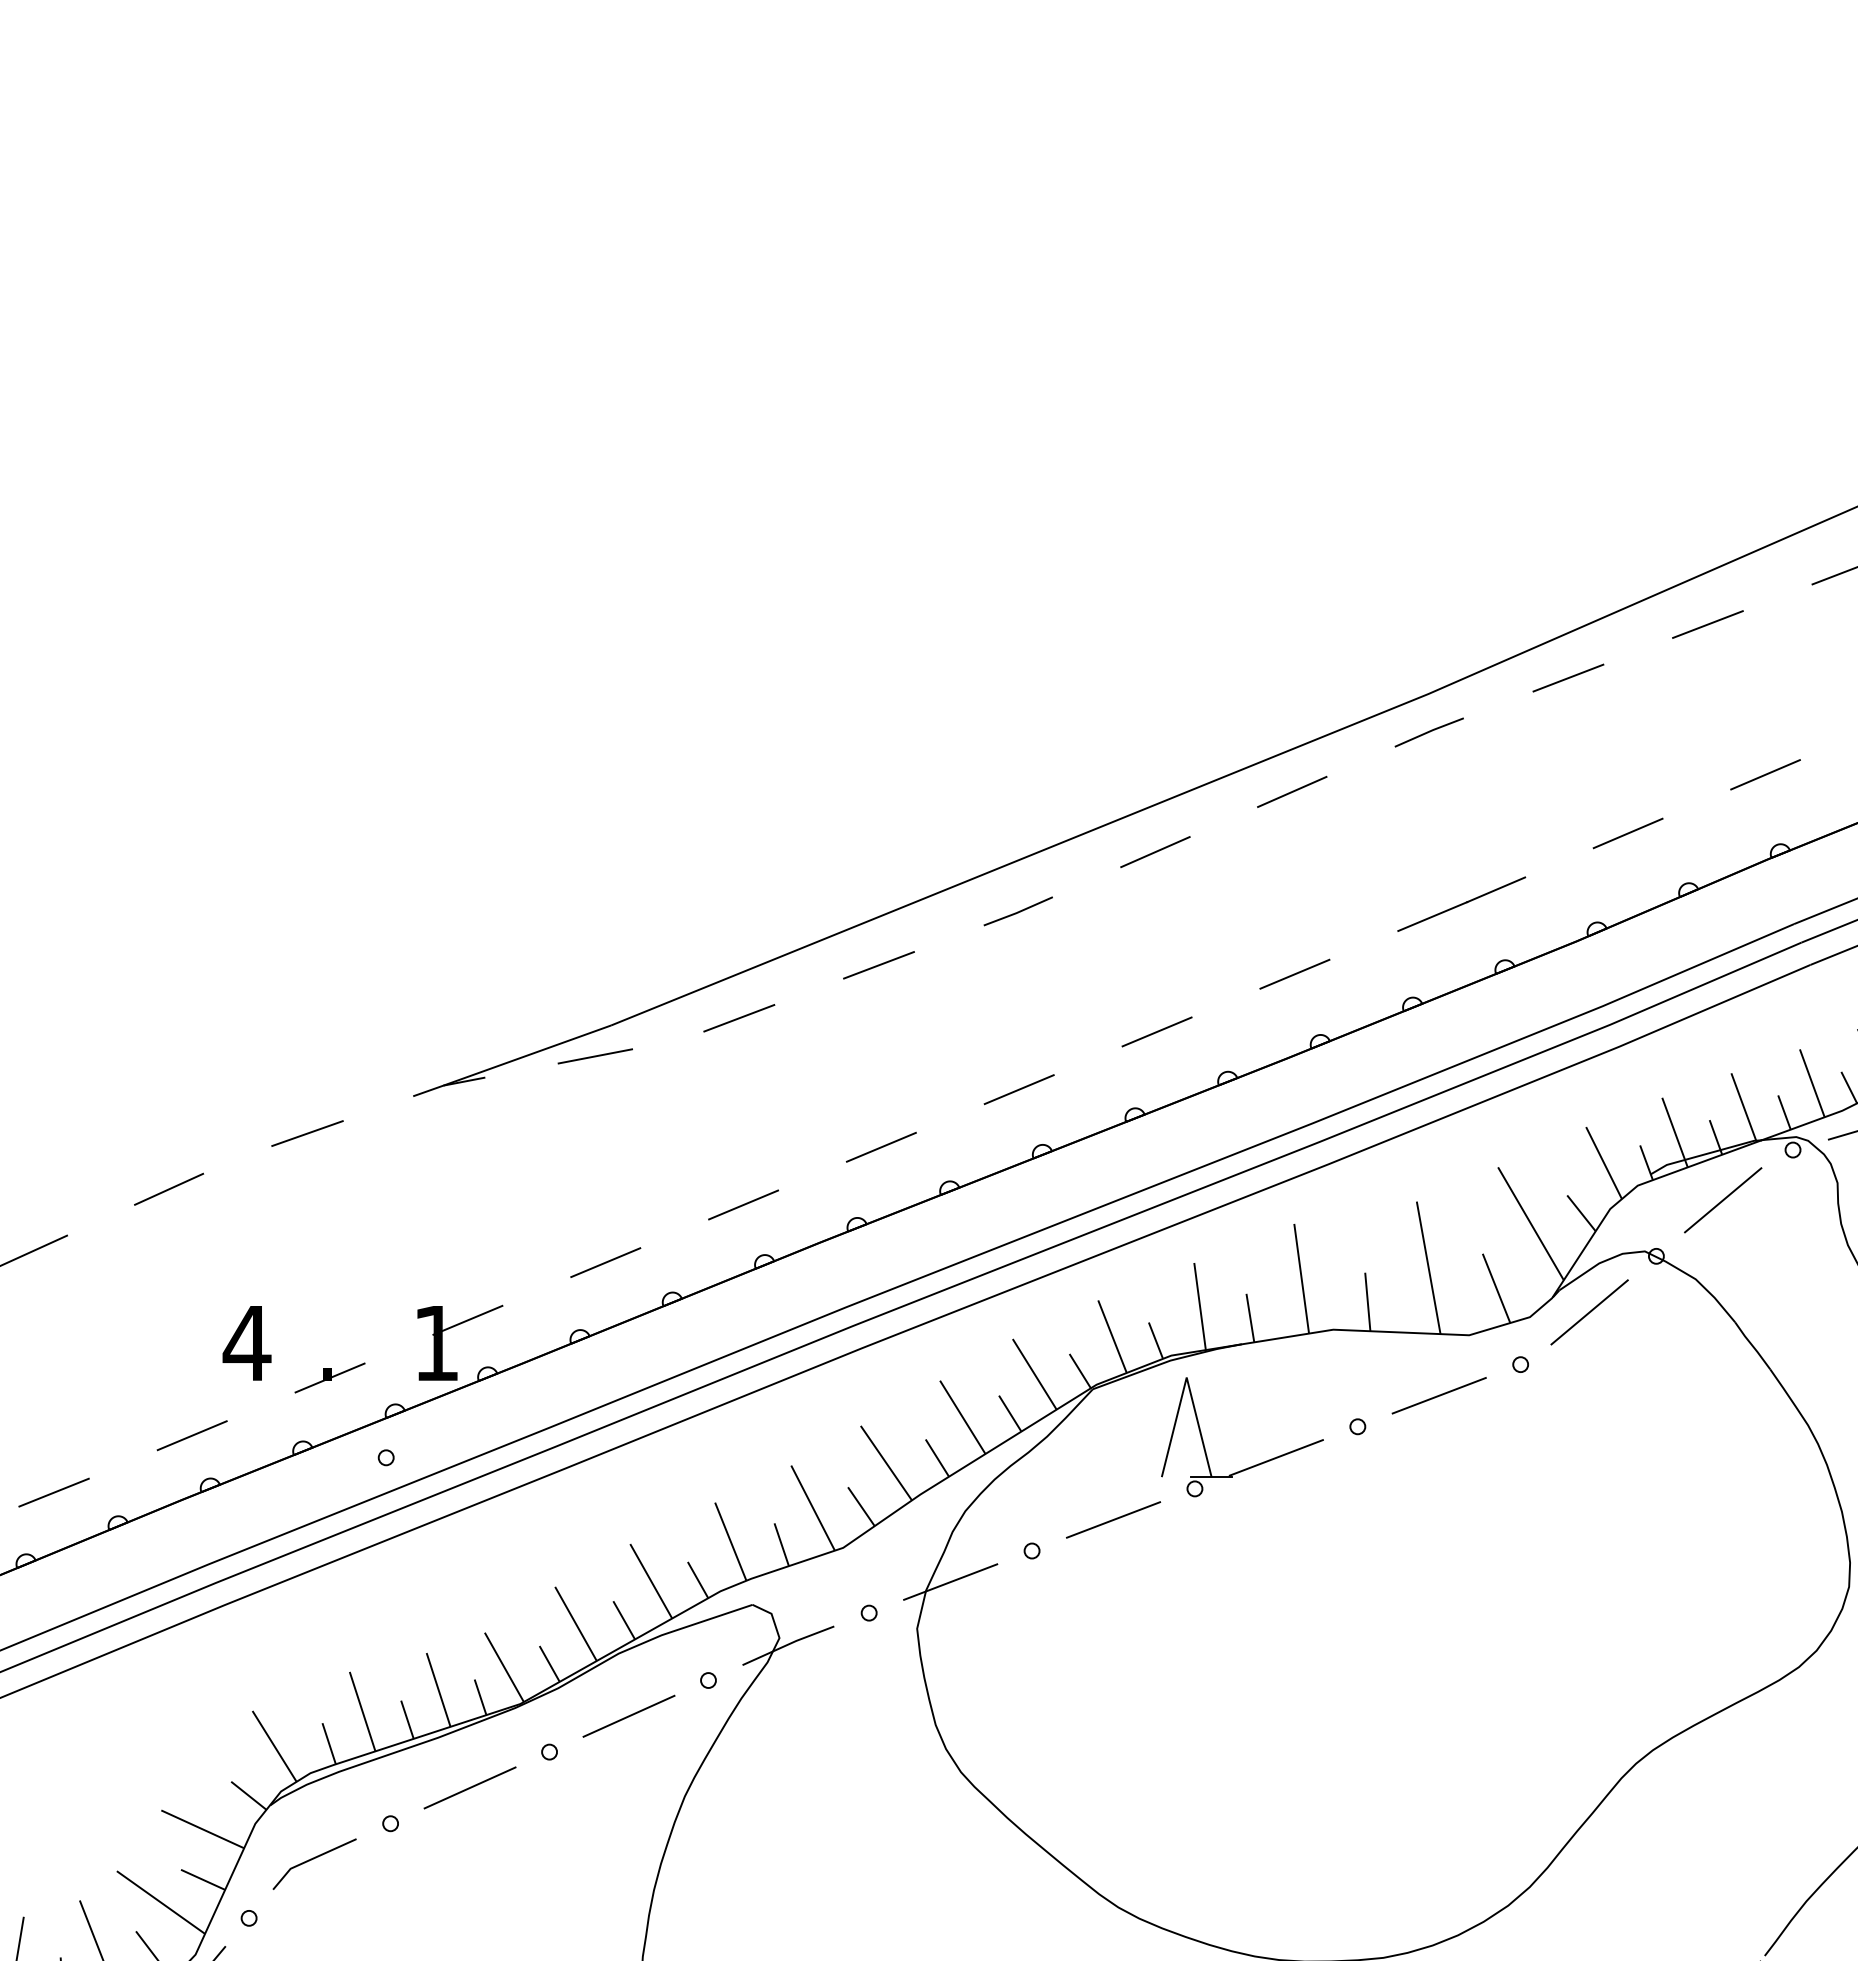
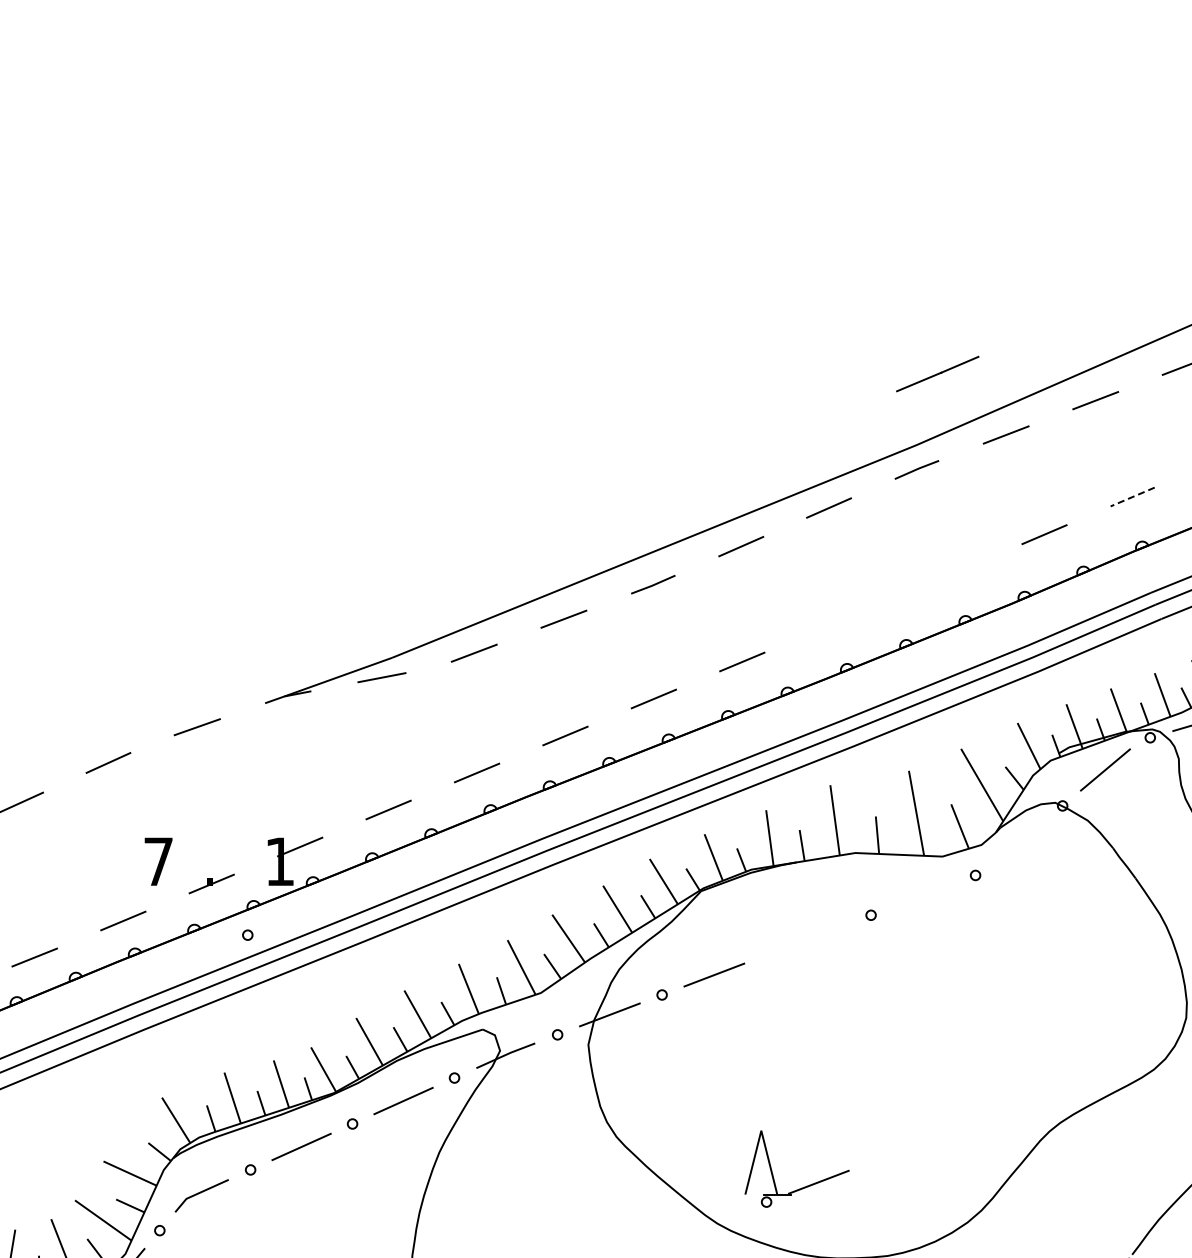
line: (1765, 775) -> (1132, 497), solid -> dashed
line: (1461, 903) -> (937, 373), moved
line: (1294, 973) -> (830, 624), removed
line: (1589, 1311) -> (1019, 841), removed
text: (247, 1342) -> (158, 861), 4 -> 7
line: (1439, 1394) -> (923, 894), removed
part: (1249, 1466) -> (801, 1187), moved

